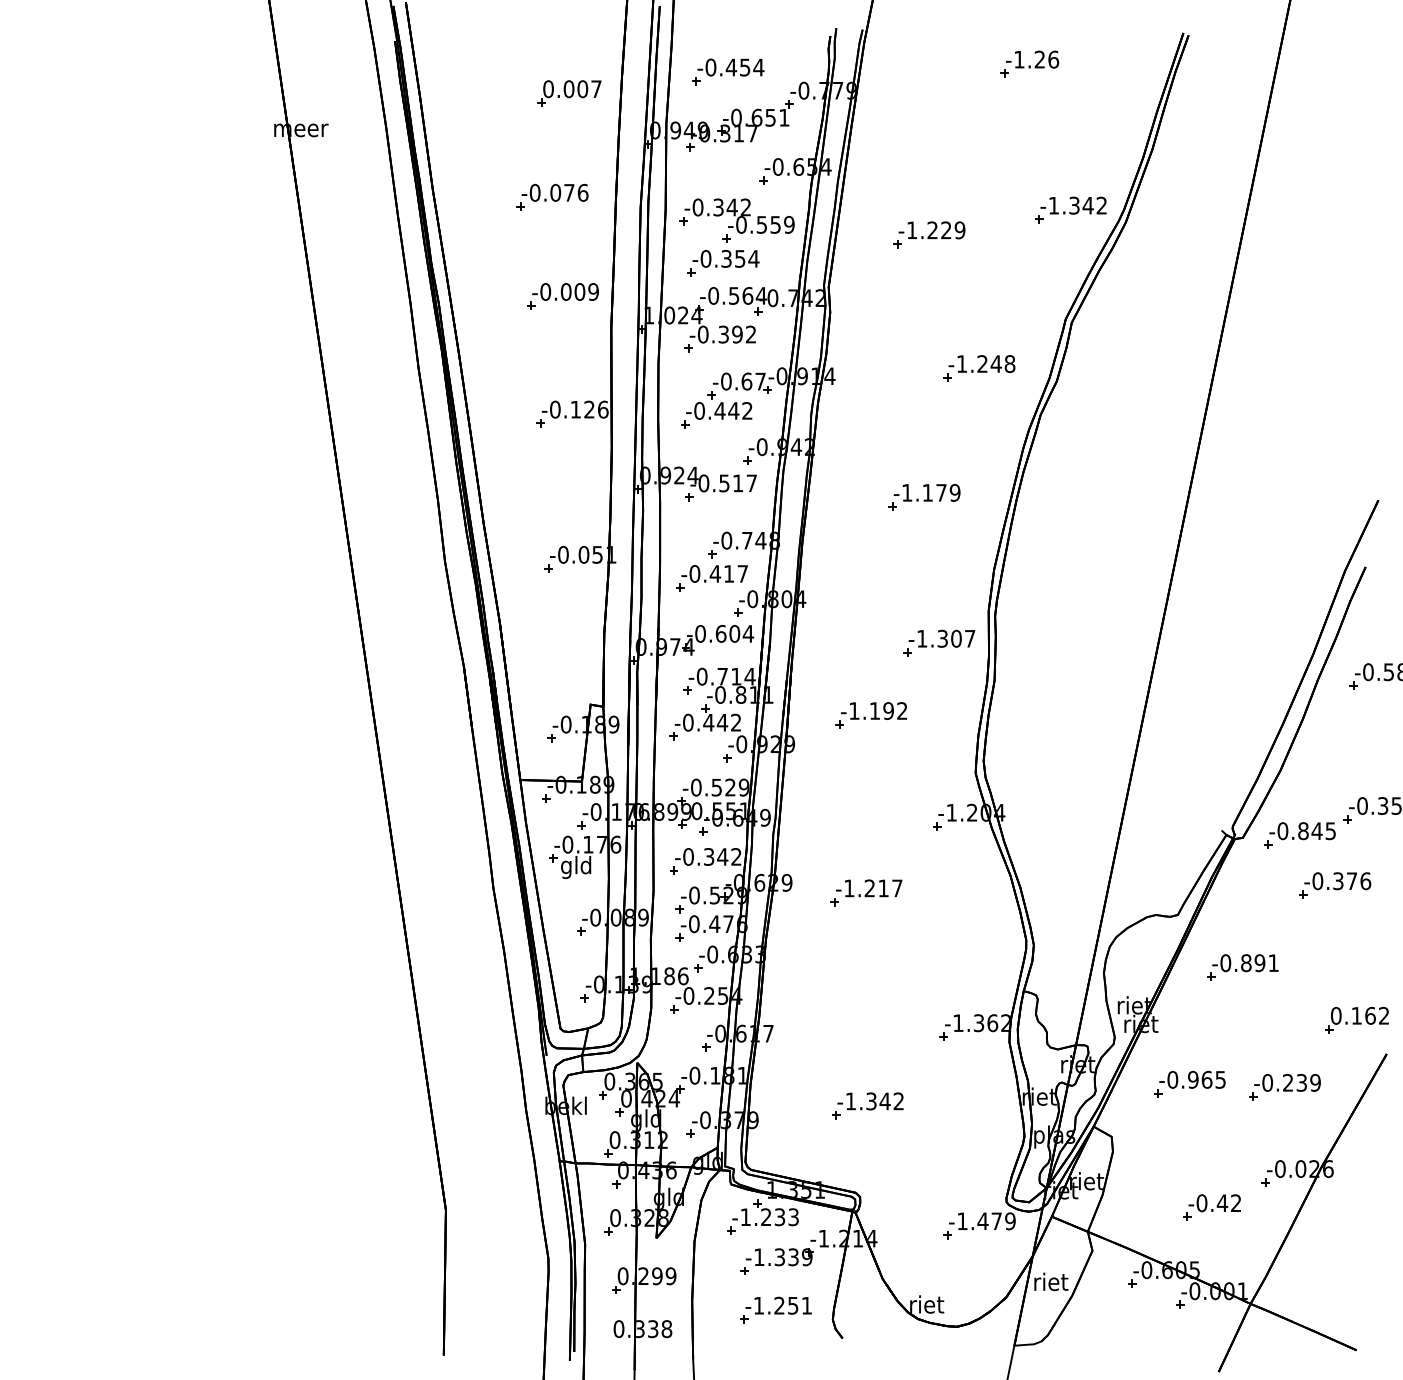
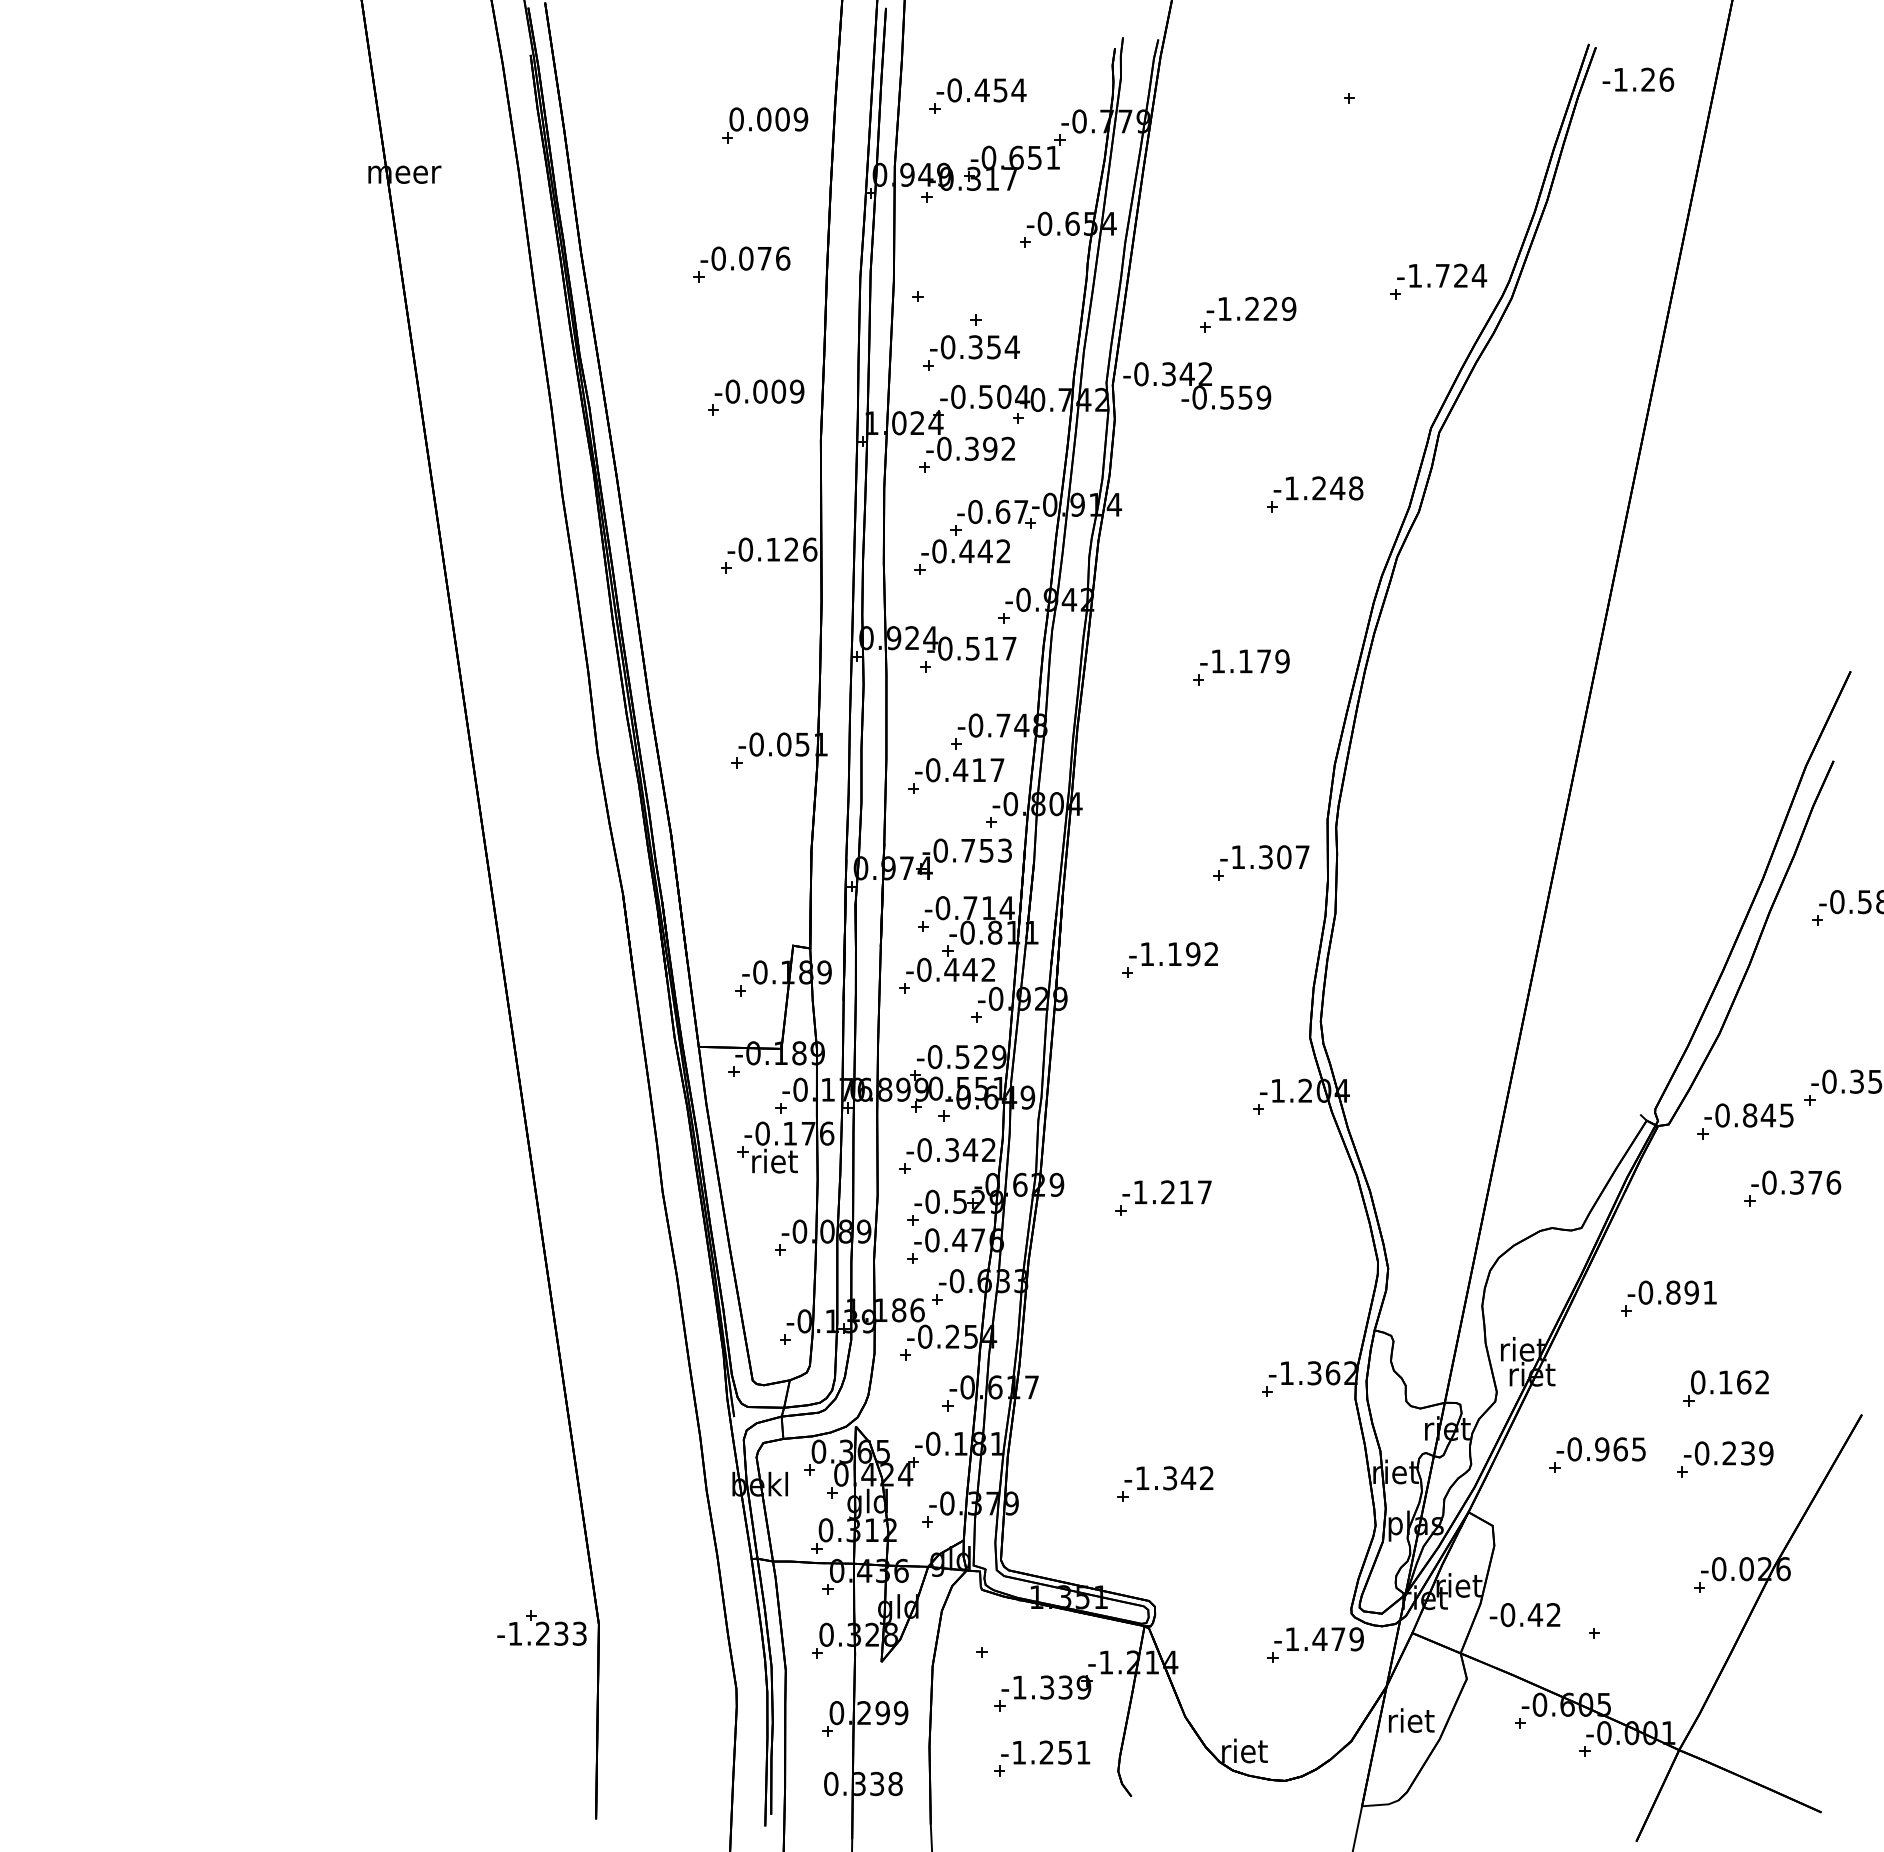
text: (1032, 59) -> (1638, 79), moved
text: (596, 89) -> (800, 119), 0.007 -> 0.009
text: (1088, 205) -> (1461, 275), -1.342 -> -1.724
text: (739, 215) -> (1197, 385), moved
text: (748, 295) -> (1004, 396), -0.564 -> -0.504
text: (734, 633) -> (986, 850), -0.604 -> -0.753
text: (576, 866) -> (774, 1163), gld -> riet
part: (1356, 1020) -> (1725, 1388), moved
text: (1214, 1203) -> (1524, 1615), moved
part: (765, 1212) -> (541, 1627), moved

